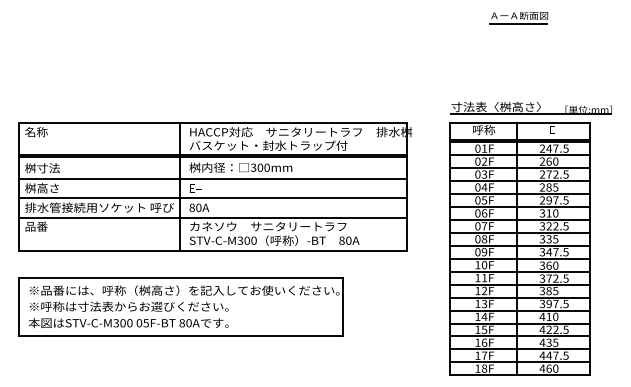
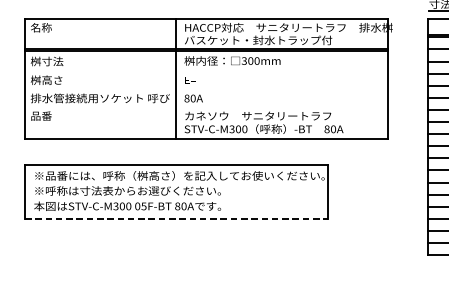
line: (212, 179) -> (206, 72), removed
line: (212, 198) -> (206, 89), removed
line: (212, 217) -> (206, 107), removed
line: (180, 336) -> (176, 218), solid -> dashed

